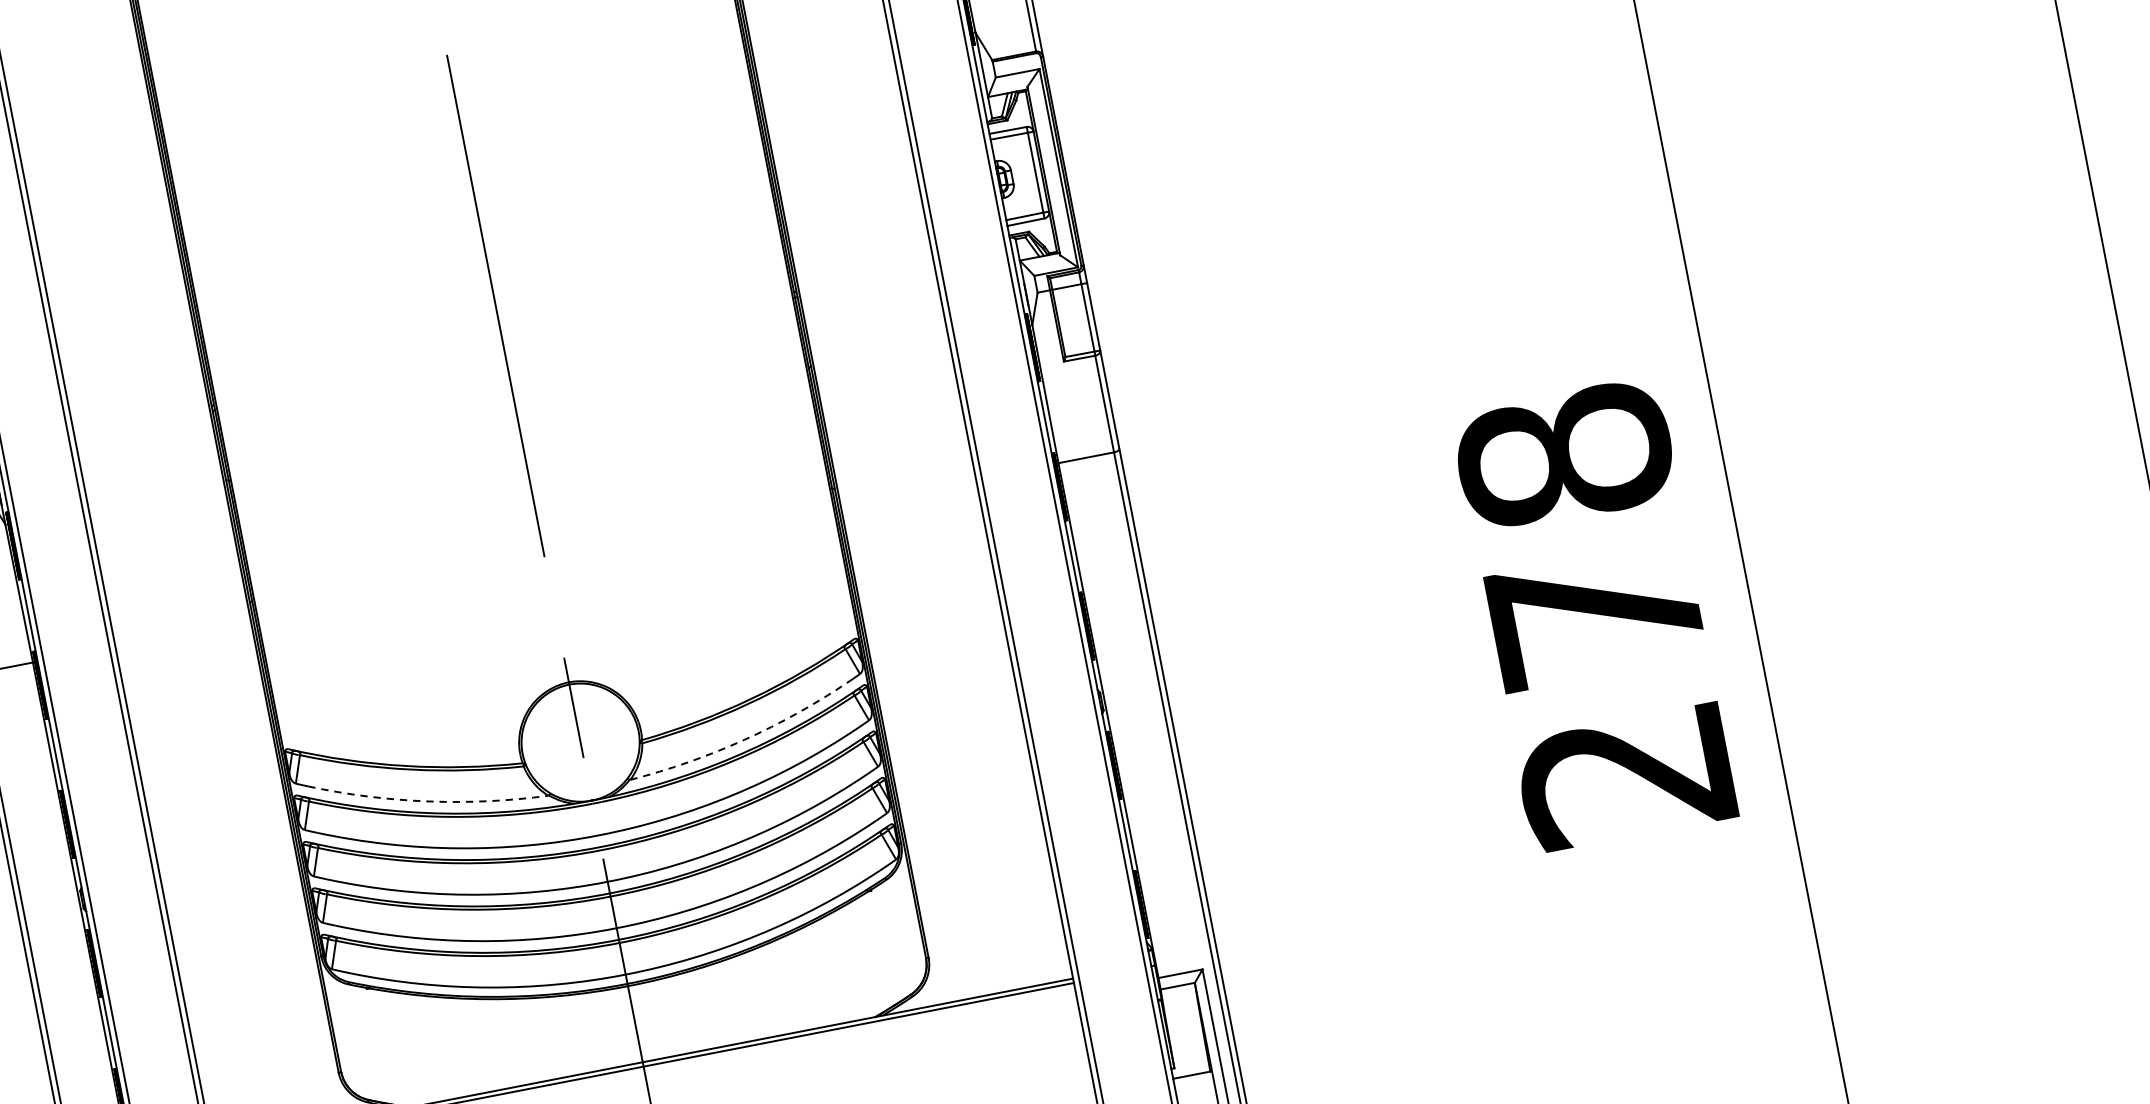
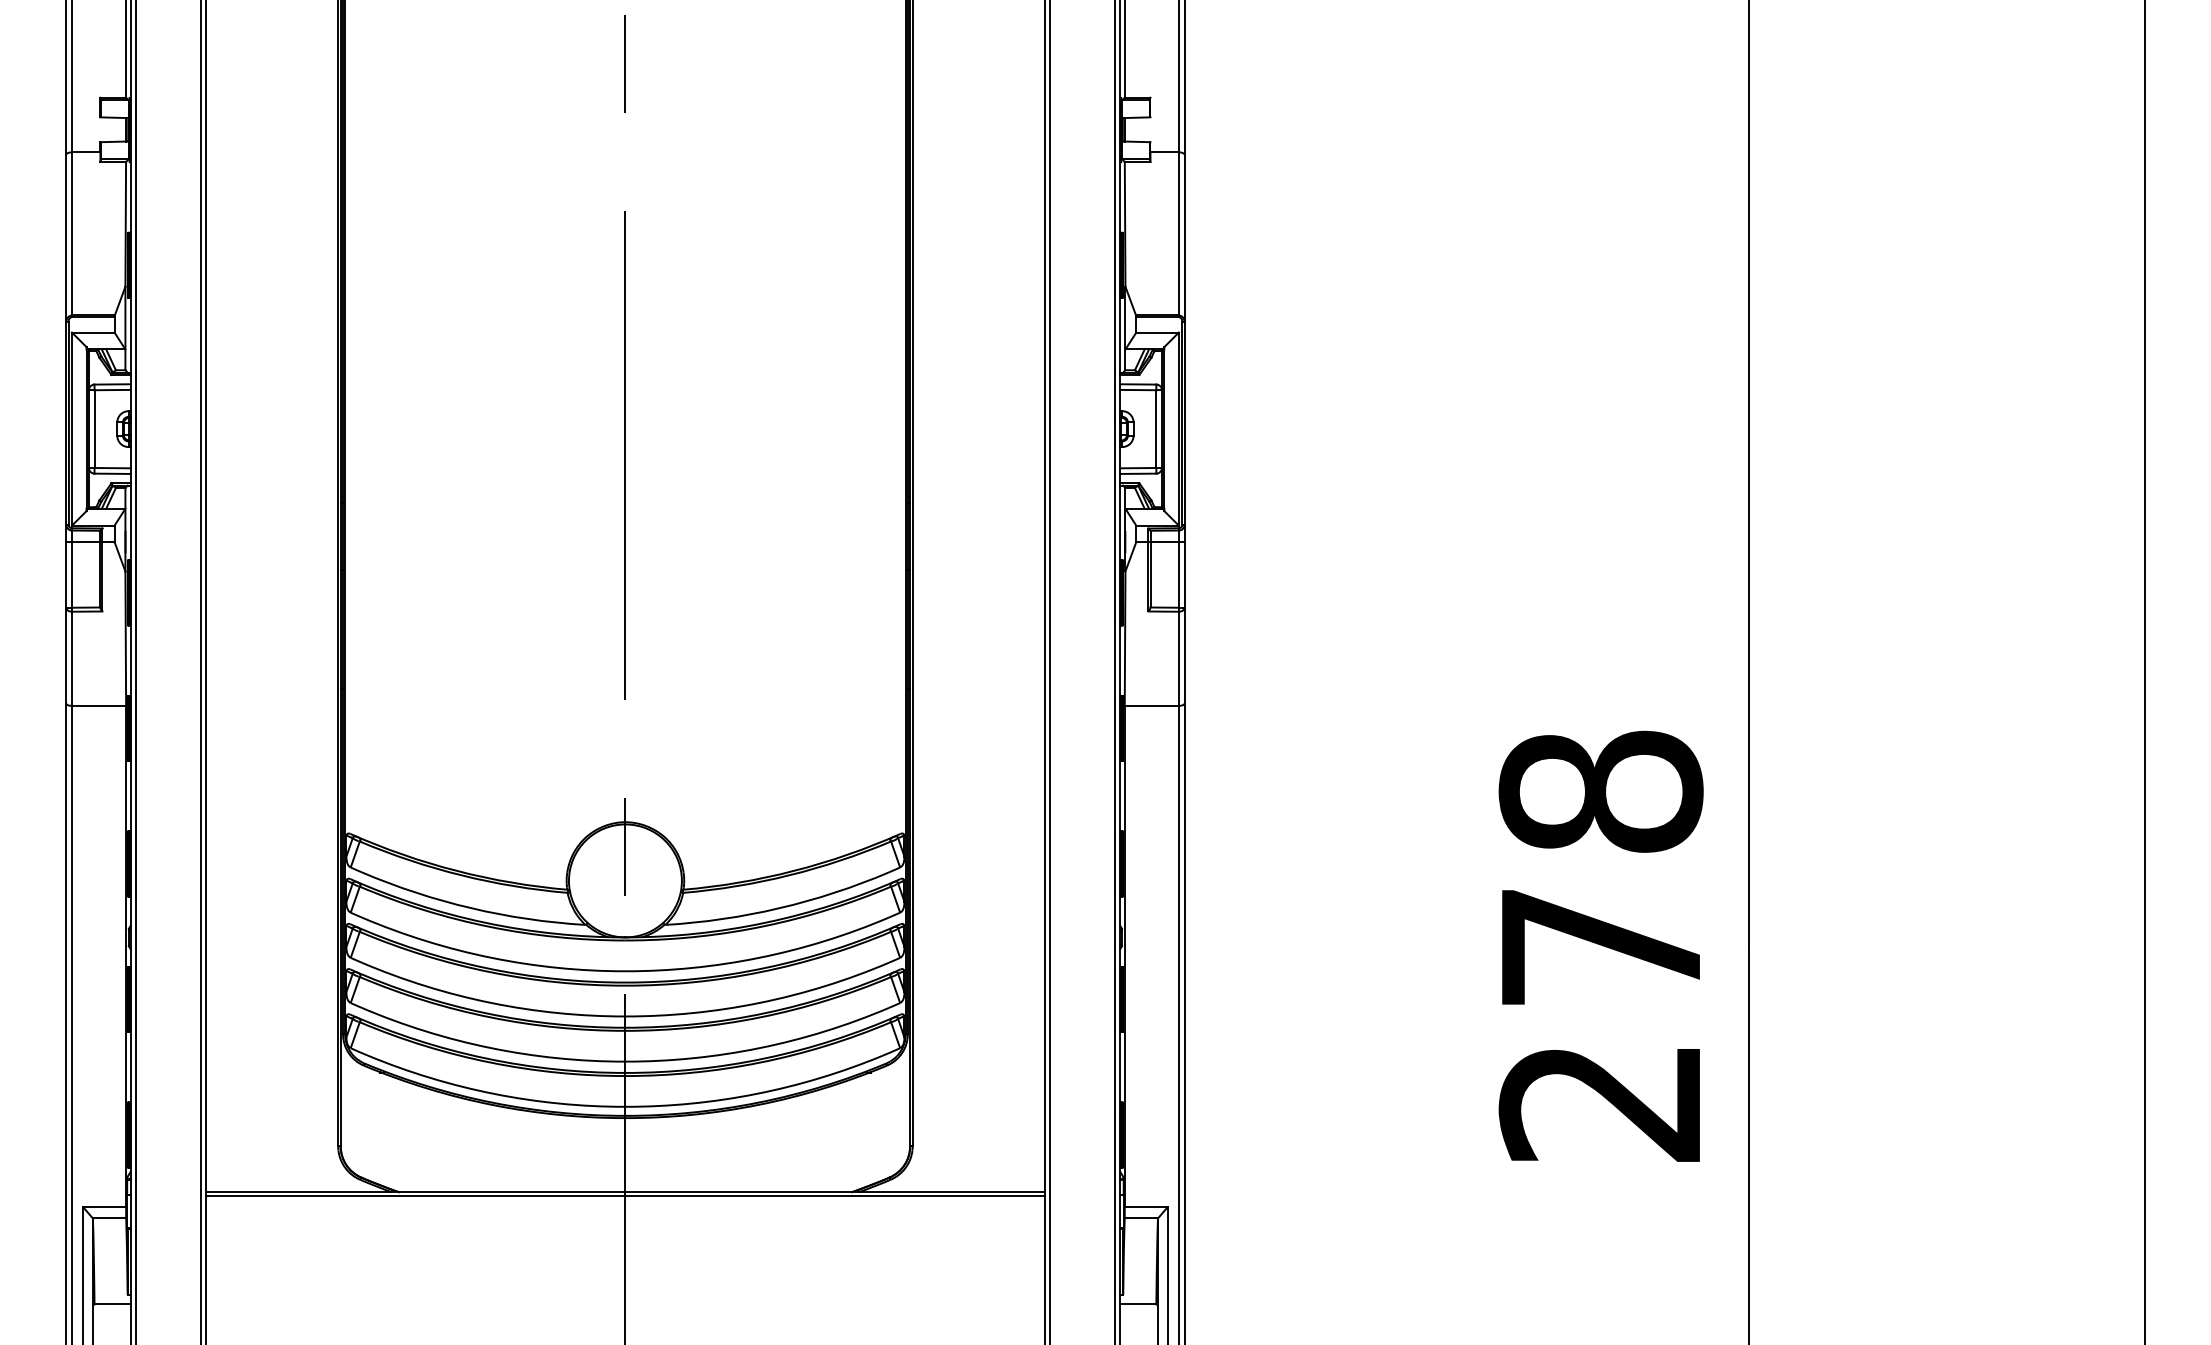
arc: (744, 740) -> (779, 908), dashed -> solid
arc: (428, 801) -> (471, 908), dashed -> solid

